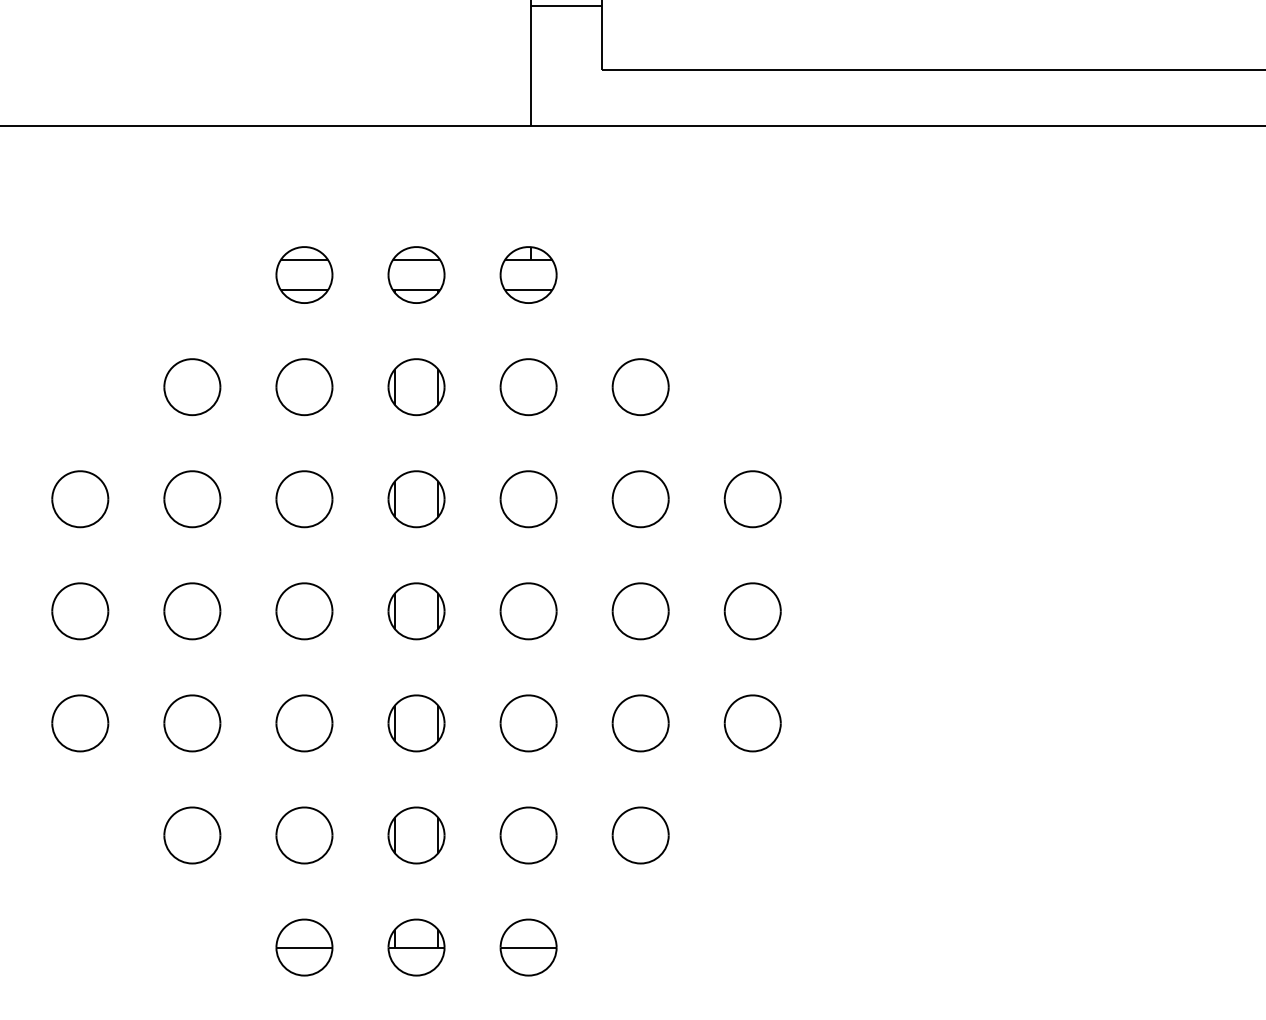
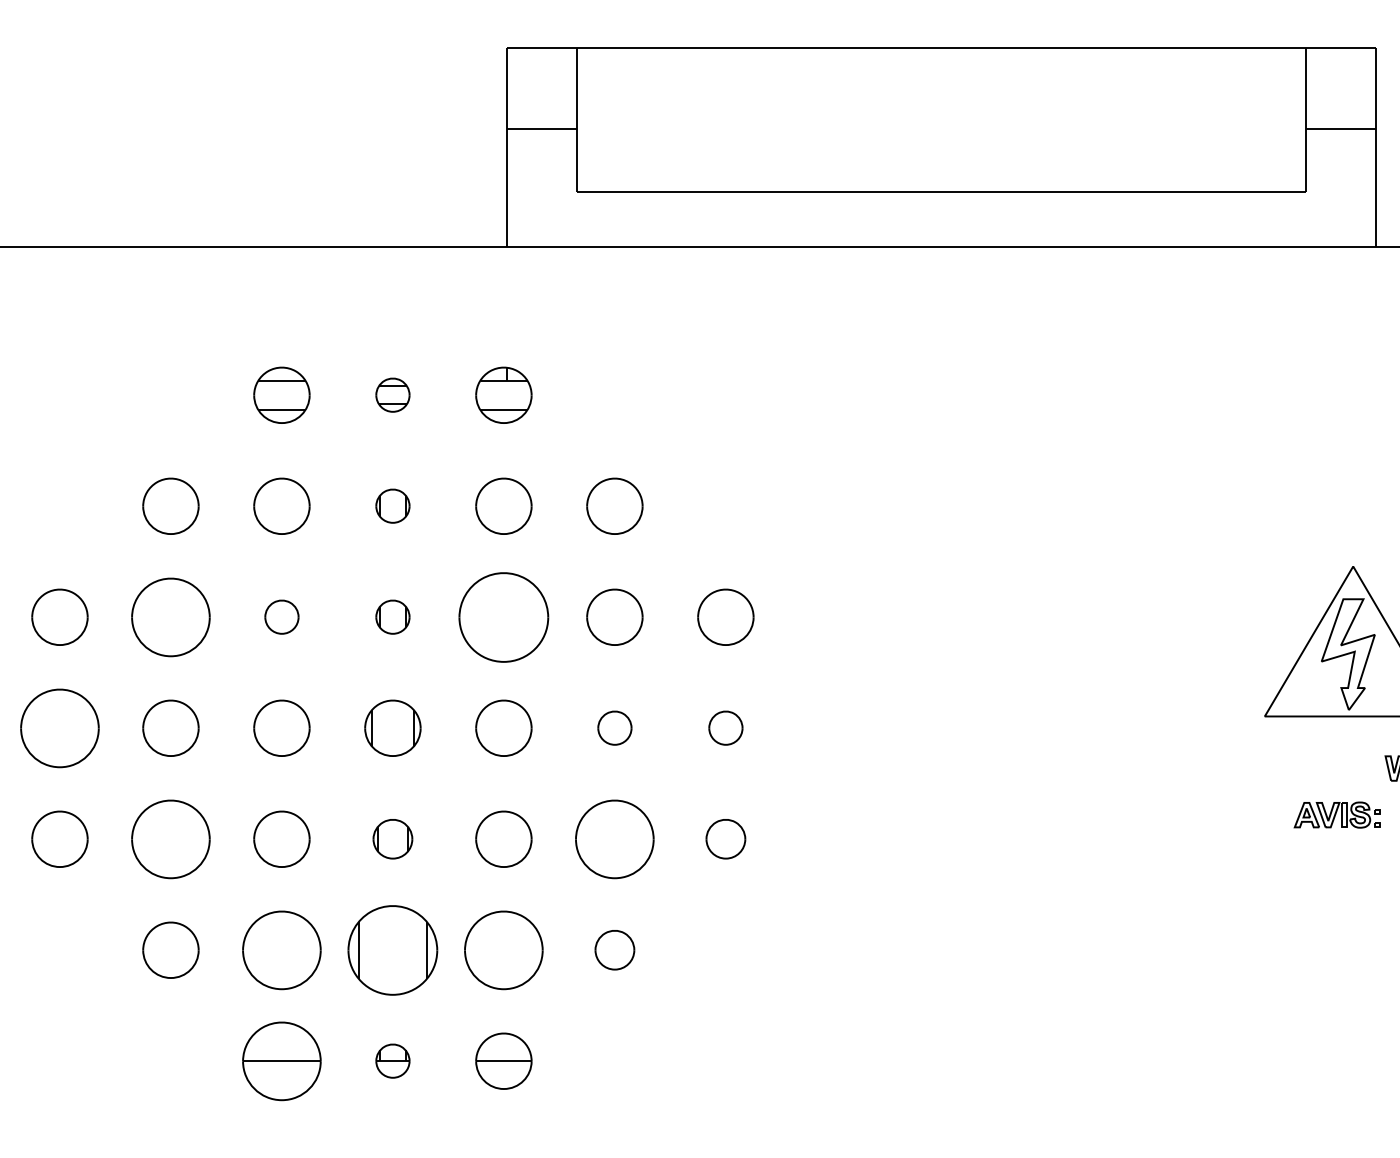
part: (416, 274) -> (392, 394), size x0.6
part: (416, 386) -> (392, 505), size x0.6
part: (191, 498) -> (170, 616), size x1.4
part: (304, 498) -> (281, 616), size x0.6
part: (416, 498) -> (392, 616), size x0.6
part: (528, 498) -> (503, 616), size x1.6
part: (79, 610) -> (59, 727), size x1.4
part: (640, 610) -> (614, 727), size x0.6
part: (752, 610) -> (725, 727), size x0.6
part: (191, 722) -> (170, 838), size x1.4
part: (416, 722) -> (392, 838), size x0.7
part: (640, 722) -> (614, 838), size x1.4
part: (752, 722) -> (725, 838), size x0.7
part: (304, 834) -> (281, 949), size x1.4
part: (416, 834) -> (392, 949), size x1.6
part: (528, 834) -> (503, 949), size x1.4
part: (640, 834) -> (614, 949), size x0.7
part: (304, 946) -> (281, 1060), size x1.4
part: (416, 946) -> (392, 1060), size x0.6

